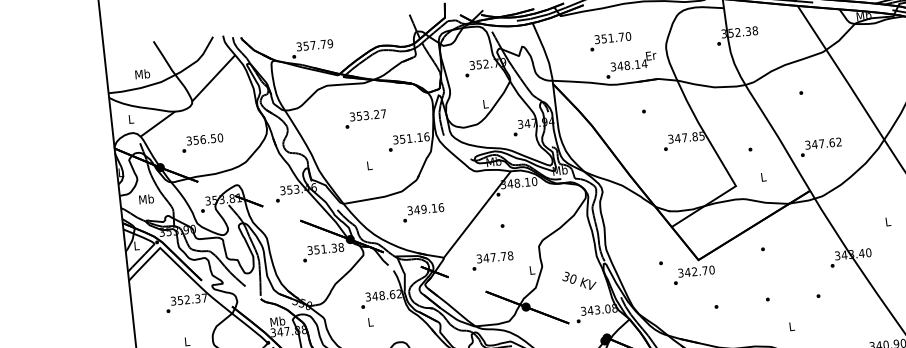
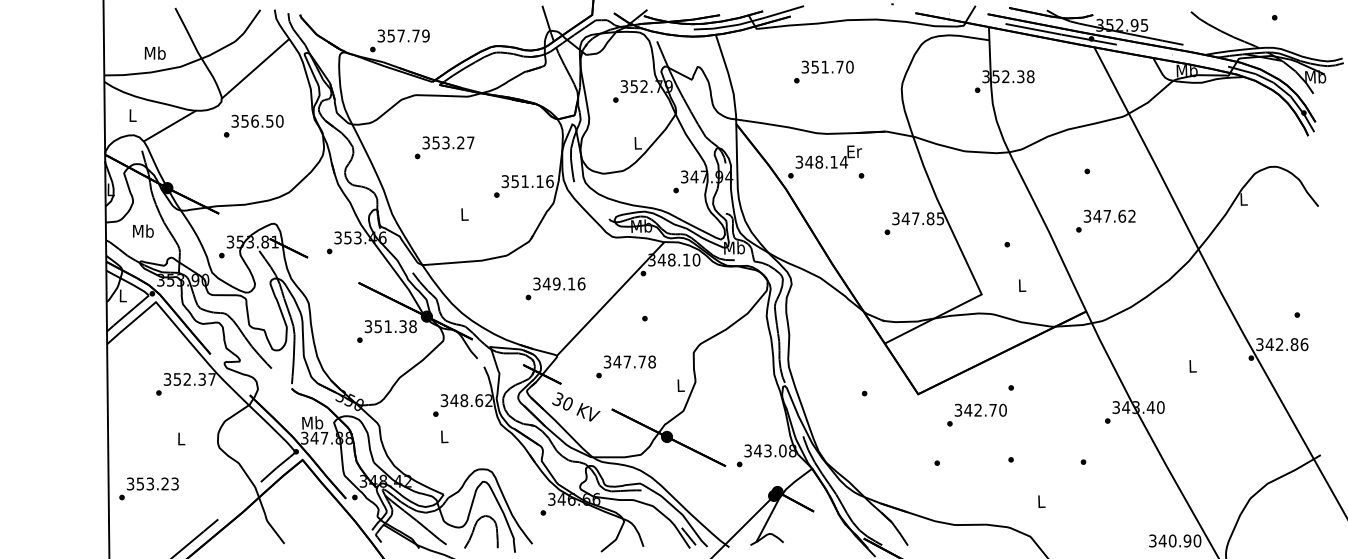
text: (630, 64) -> (824, 161), moved
text: (365, 118) -> (444, 147), moved
text: (202, 142) -> (253, 125), moved
text: (820, 146) -> (1105, 220), moved
text: (423, 212) -> (555, 288), moved
text: (693, 274) -> (976, 414), moved
text: (579, 280) -> (576, 406), moved

